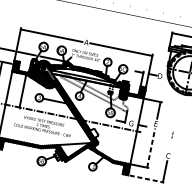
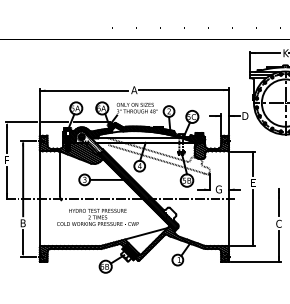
line: (171, 141) -> (279, 202), added
line: (151, 147) -> (253, 217), dashed -> solid
line: (147, 178) -> (256, 261), dashed -> solid

